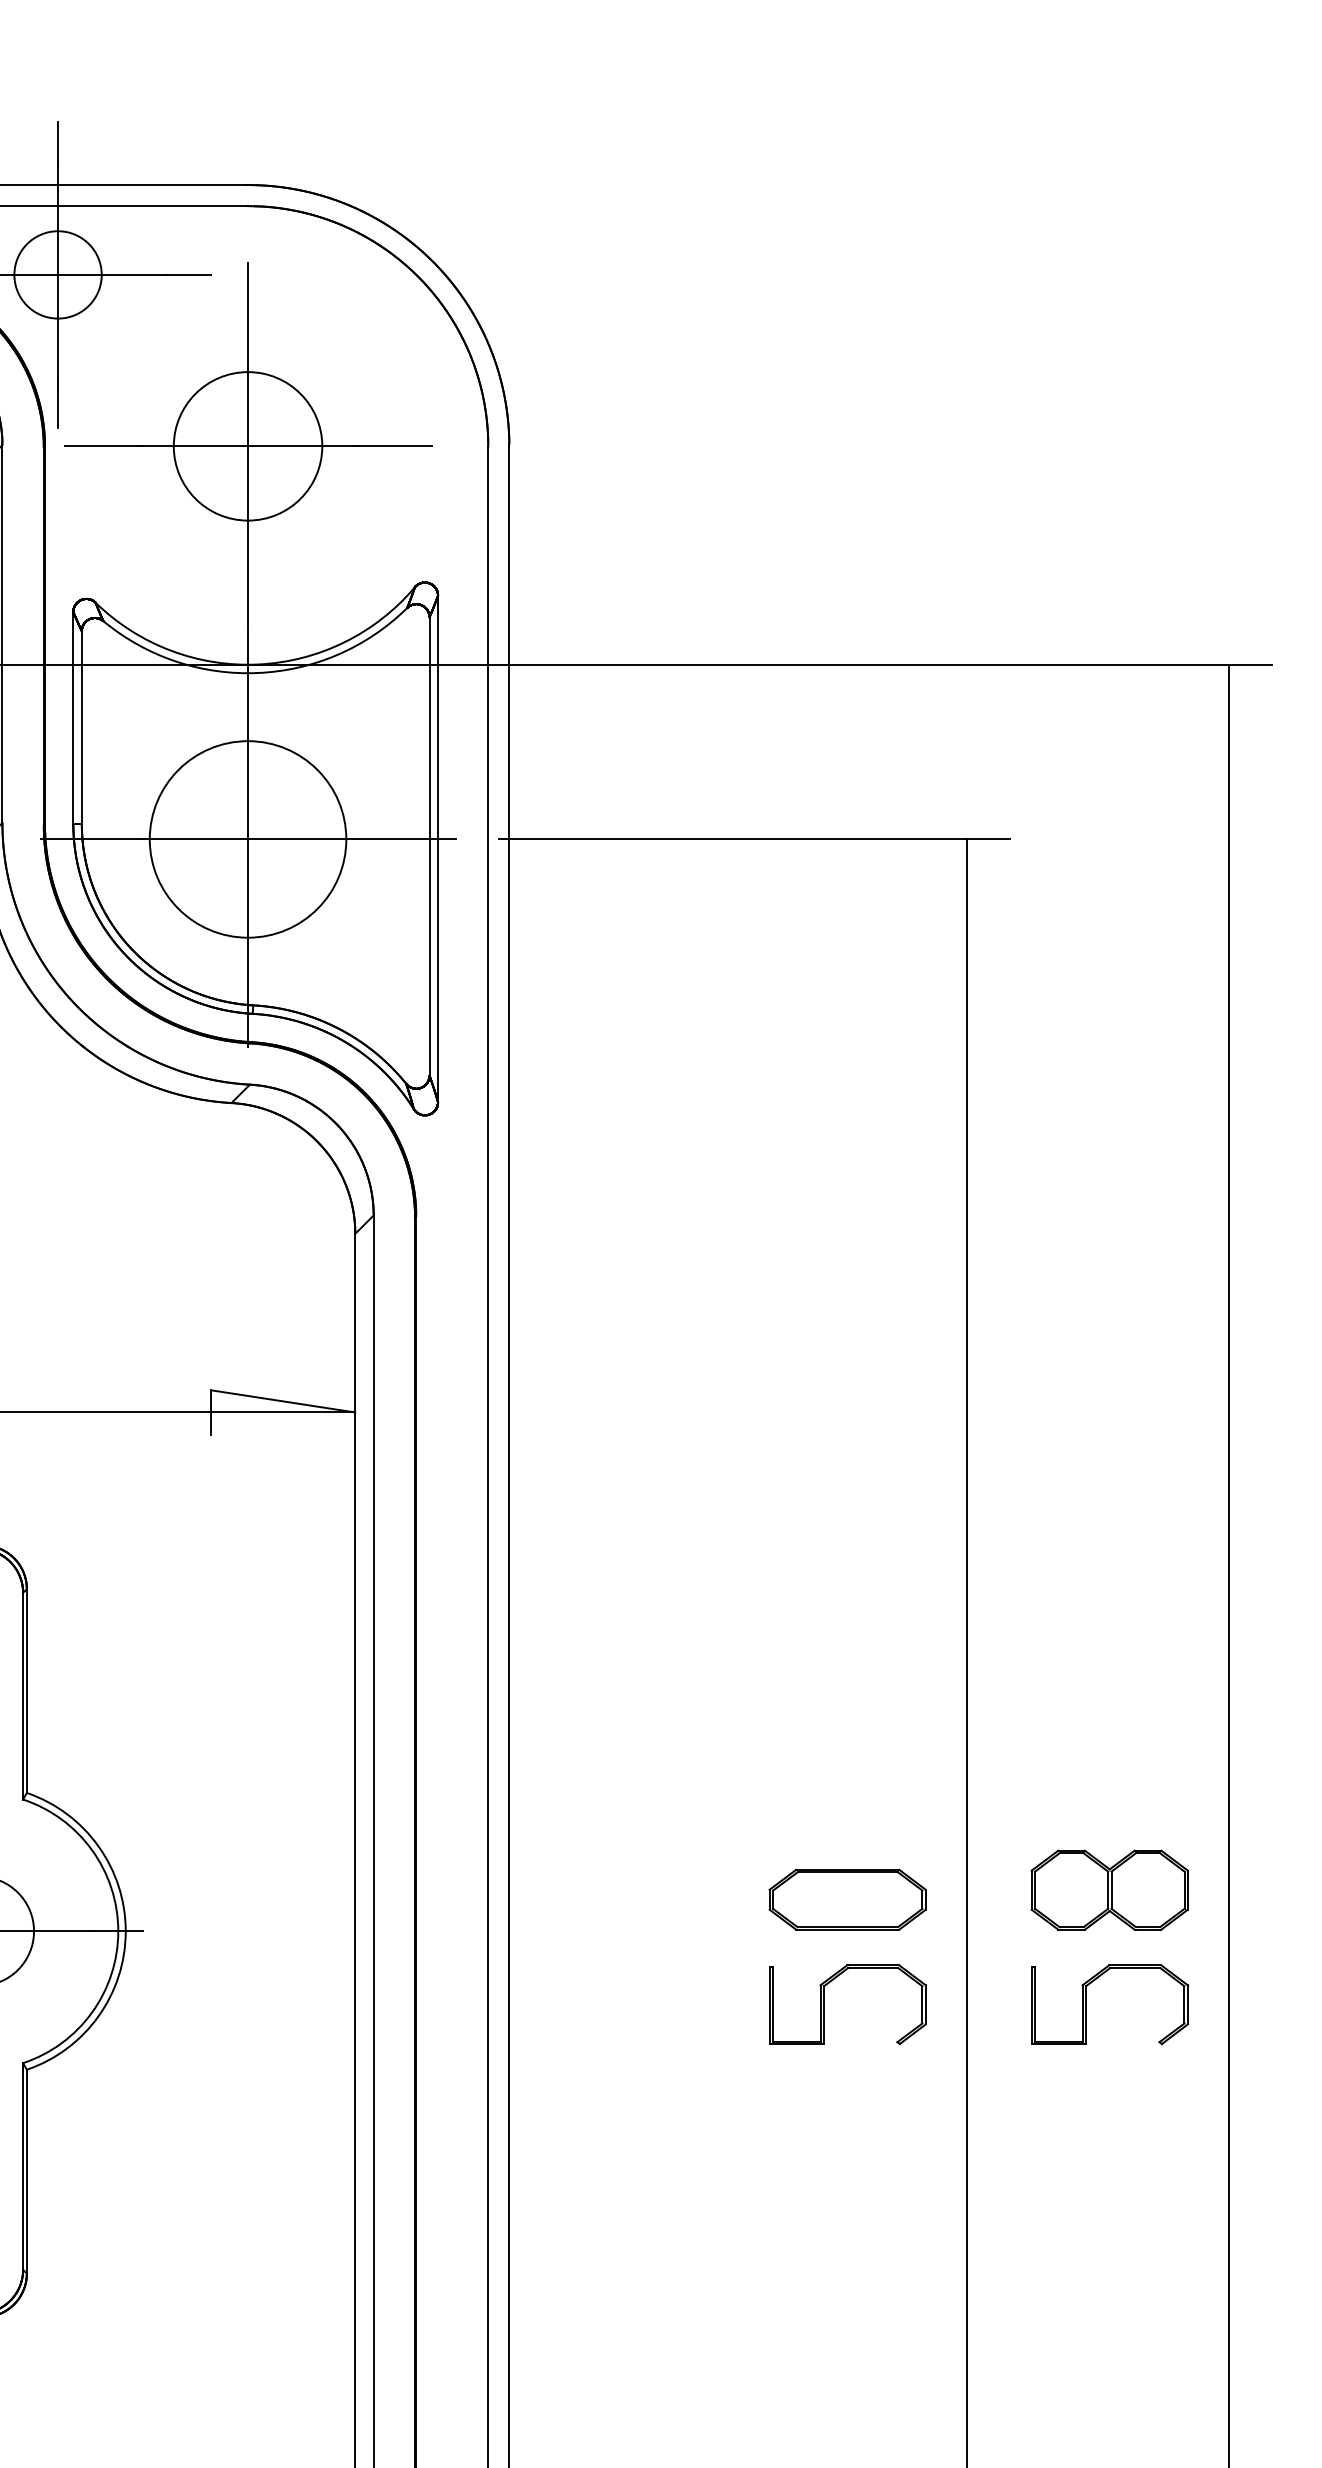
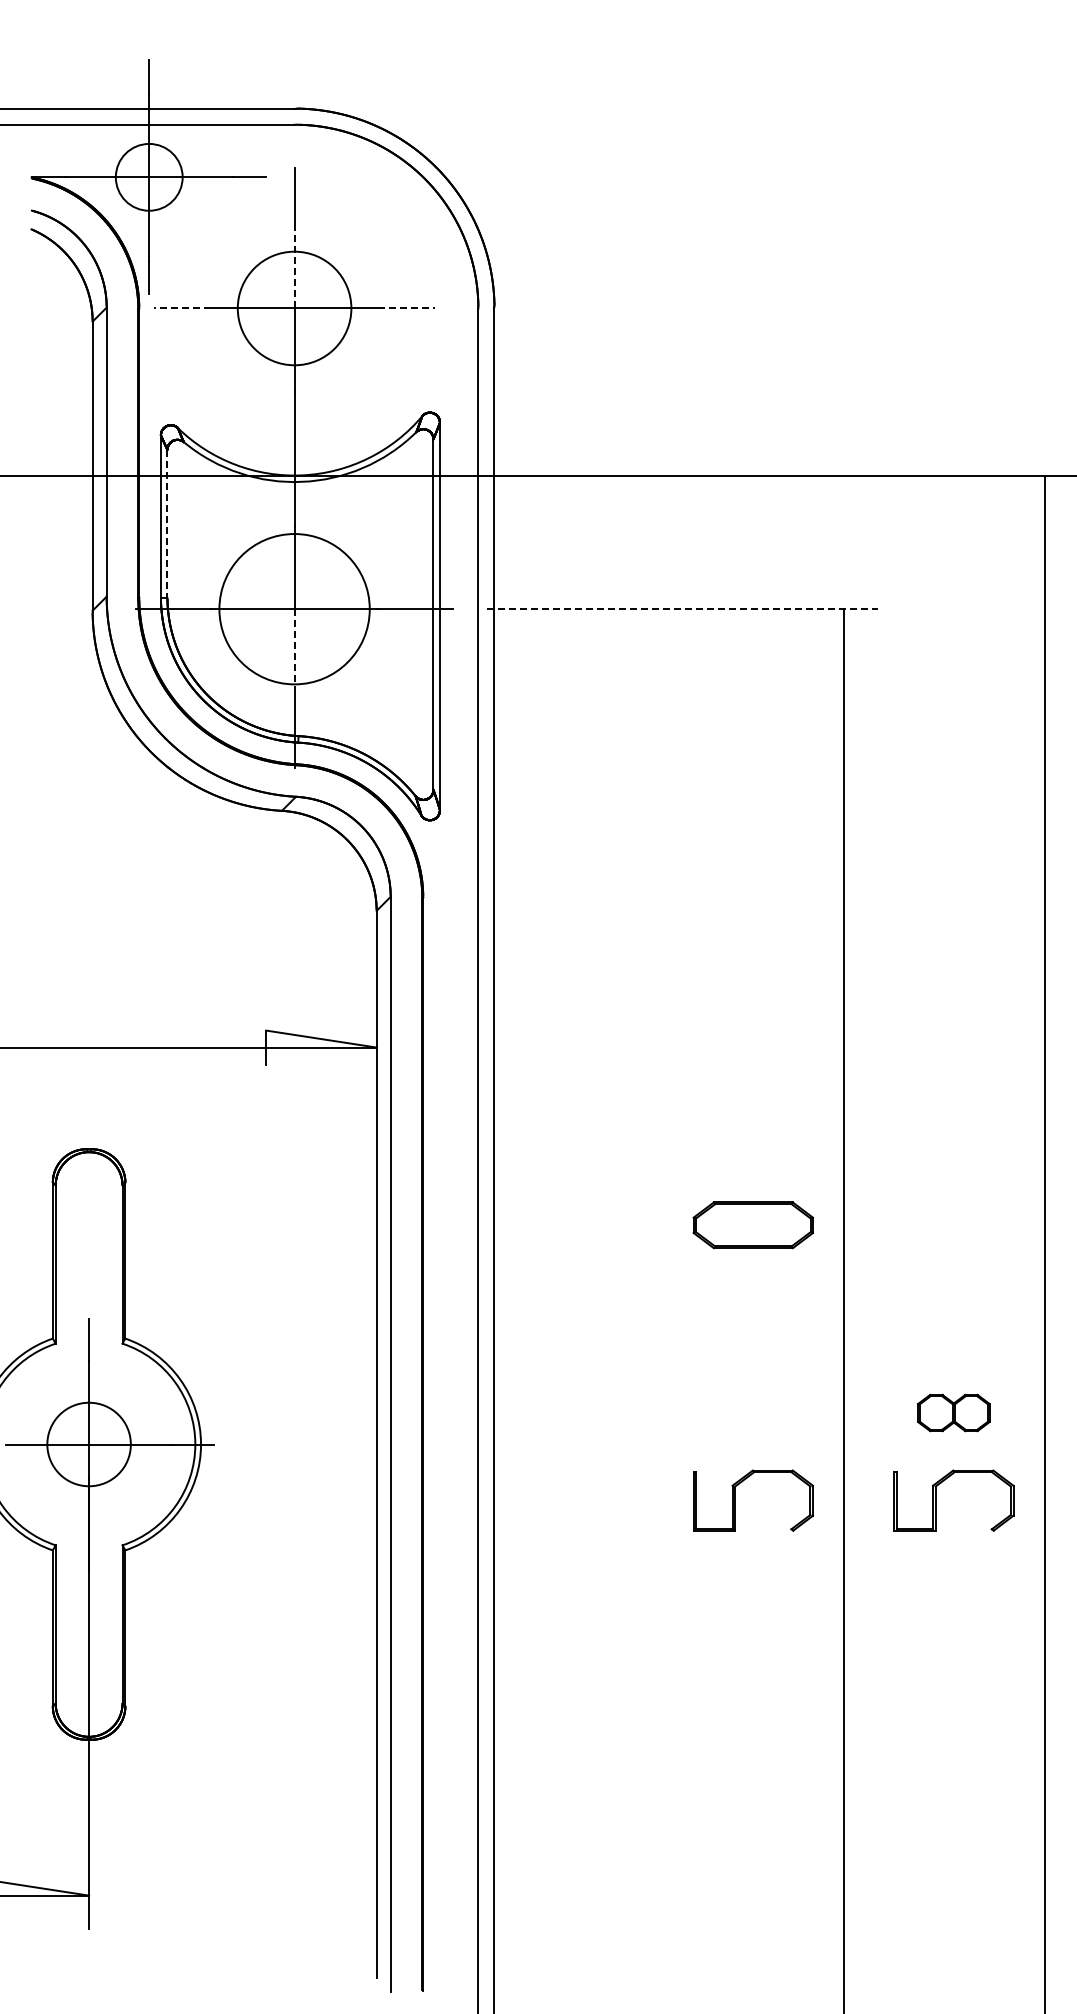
line: (247, 391) -> (294, 266), solid -> dashed
line: (101, 446) -> (182, 308), solid -> dashed
line: (395, 446) -> (407, 308), solid -> dashed
line: (81, 727) -> (167, 523), solid -> dashed
line: (755, 839) -> (682, 609), solid -> dashed
line: (247, 893) -> (294, 650), solid -> dashed
part: (1109, 1889) -> (953, 1412), size x0.6
part: (847, 1899) -> (753, 1225), moved

